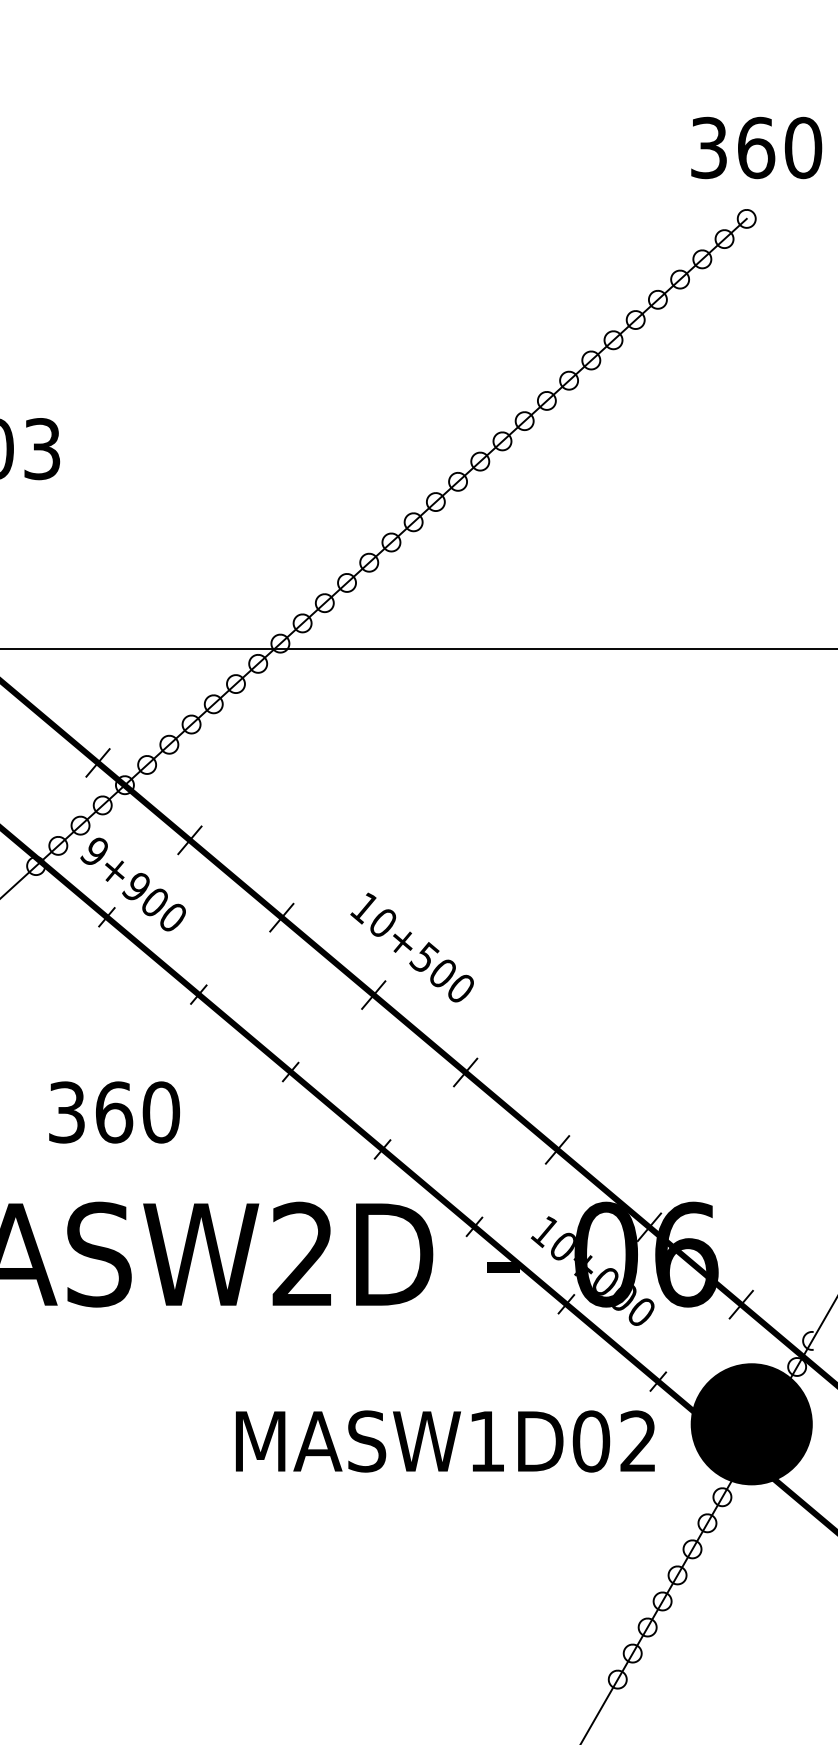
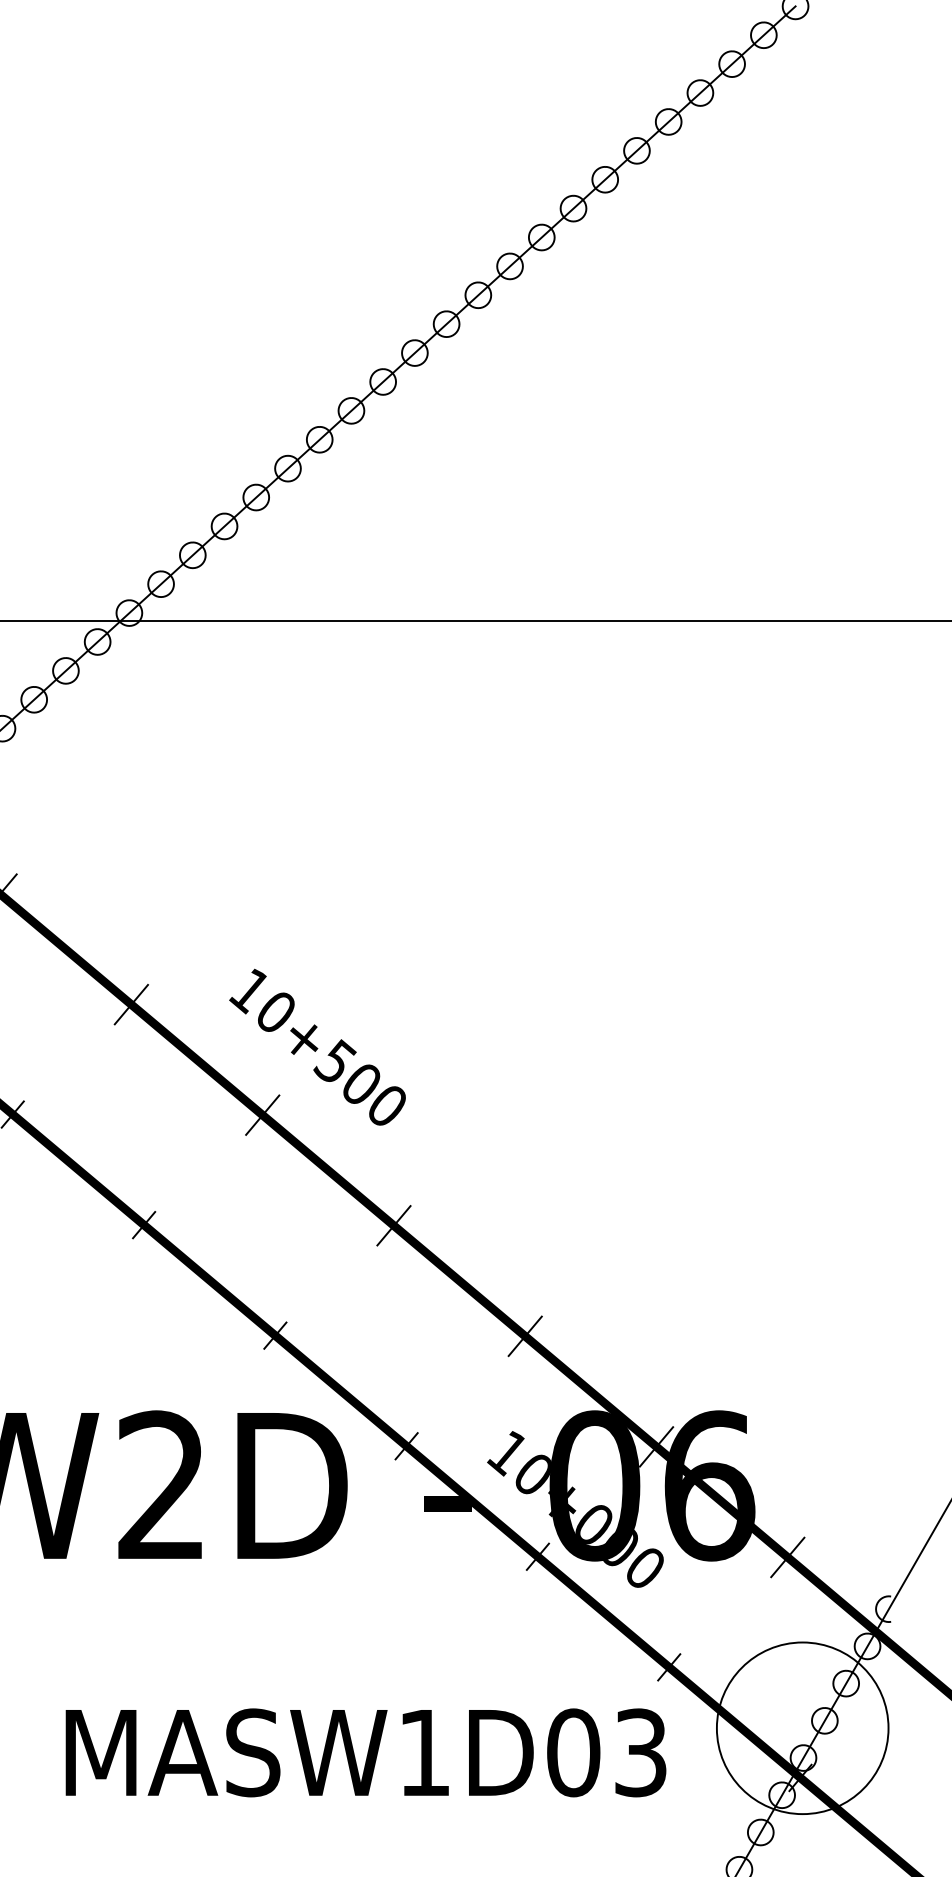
fill: (751, 1424) -> (802, 1728), removed
text: (638, 1441) -> (640, 1752), MASW1D02 -> MASW1D03

